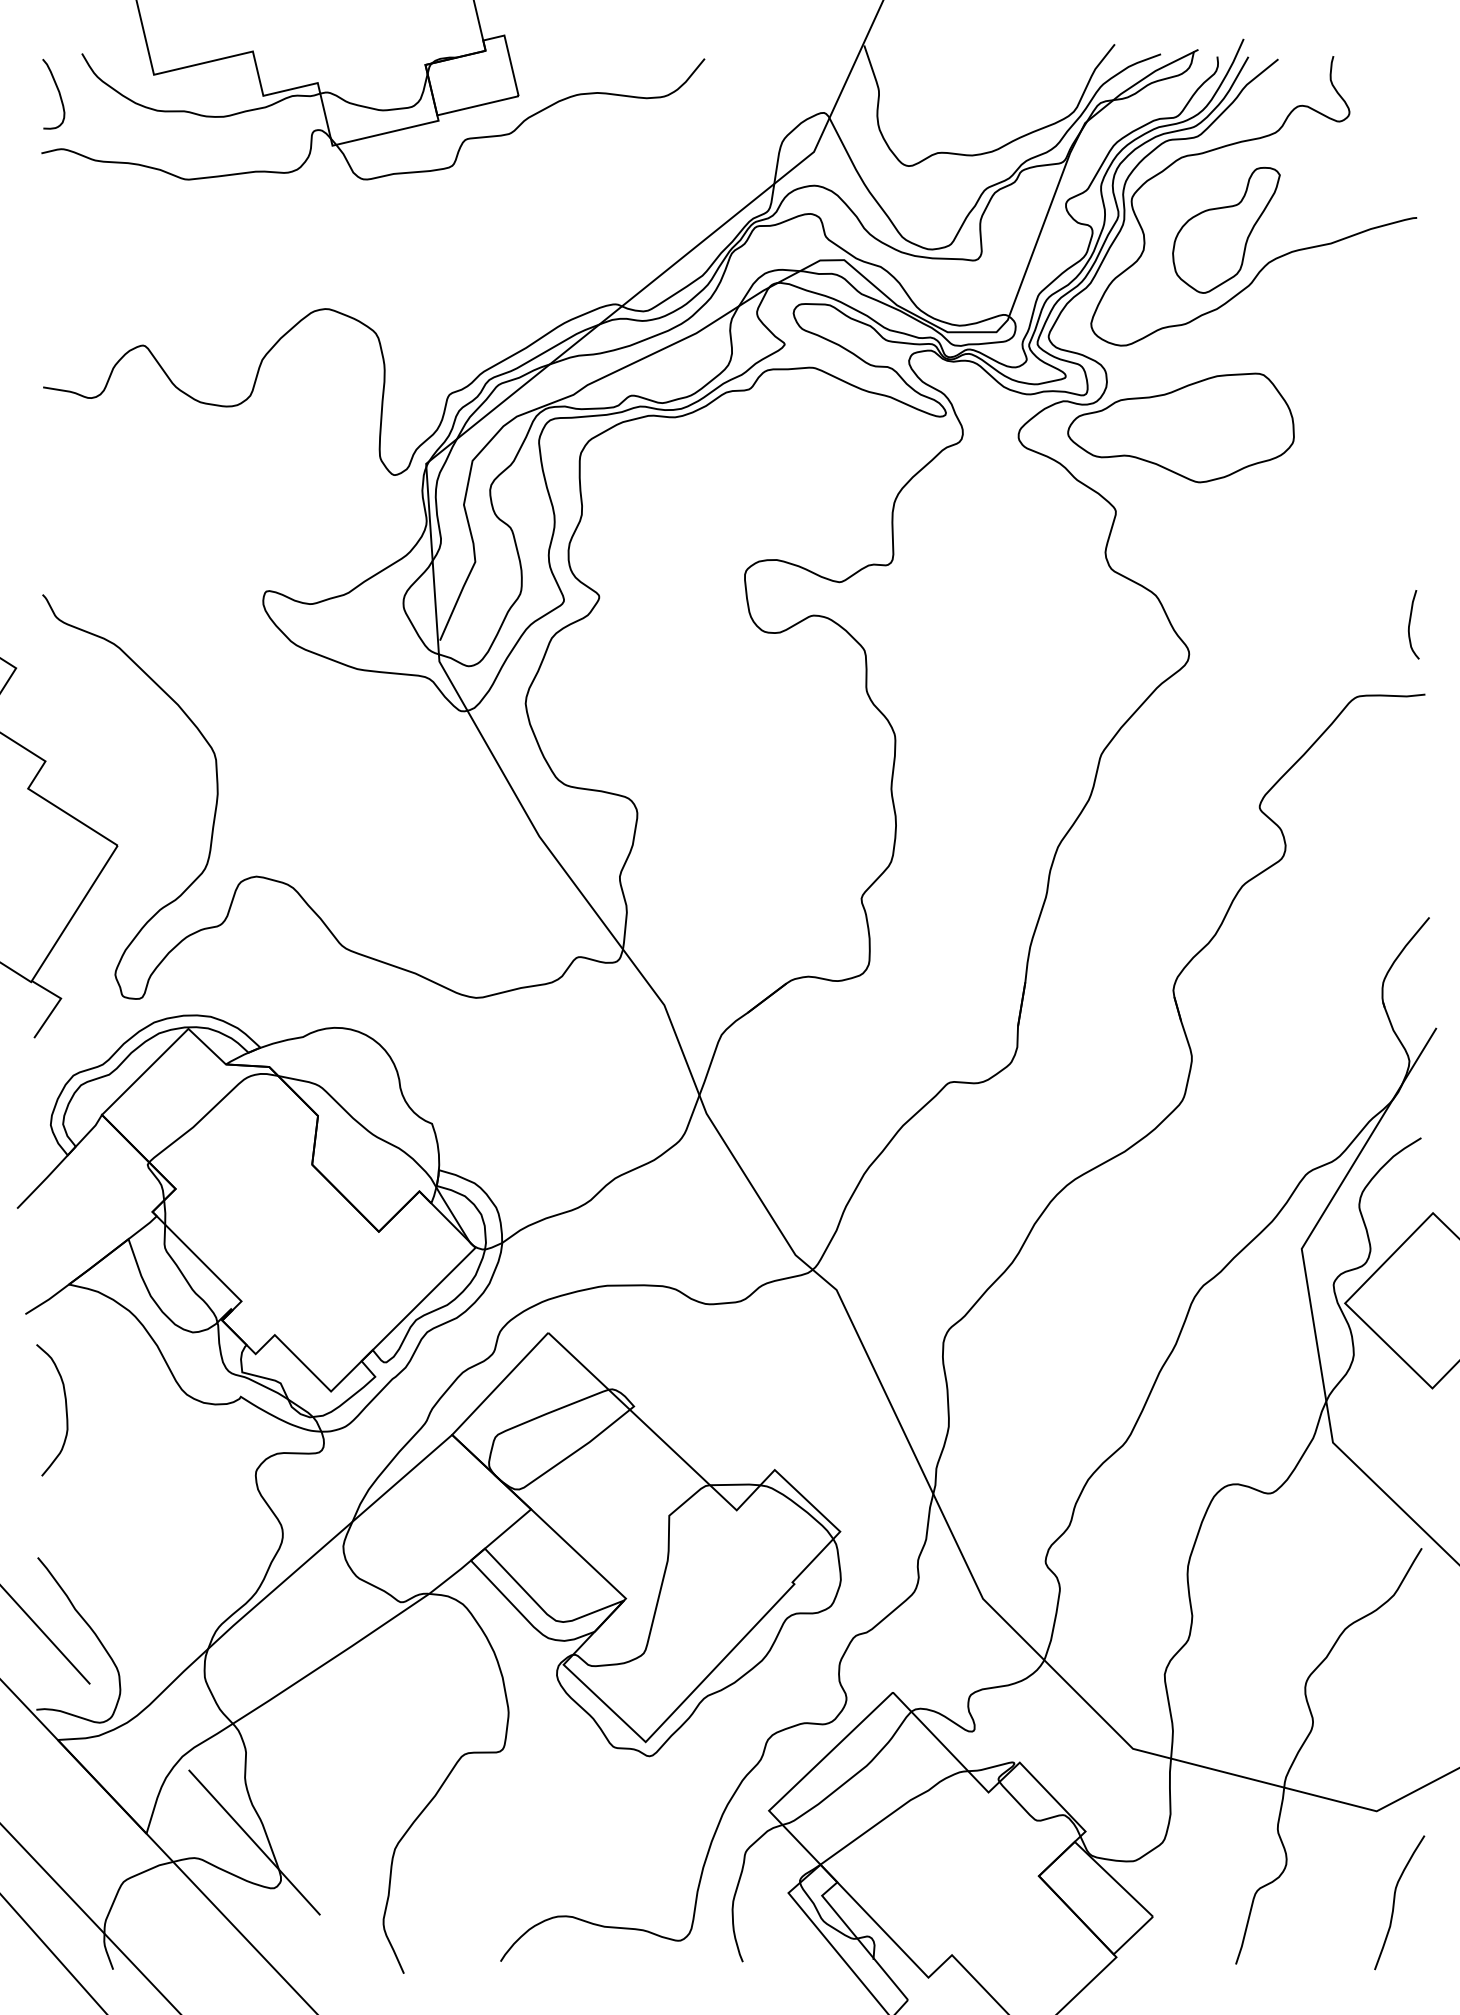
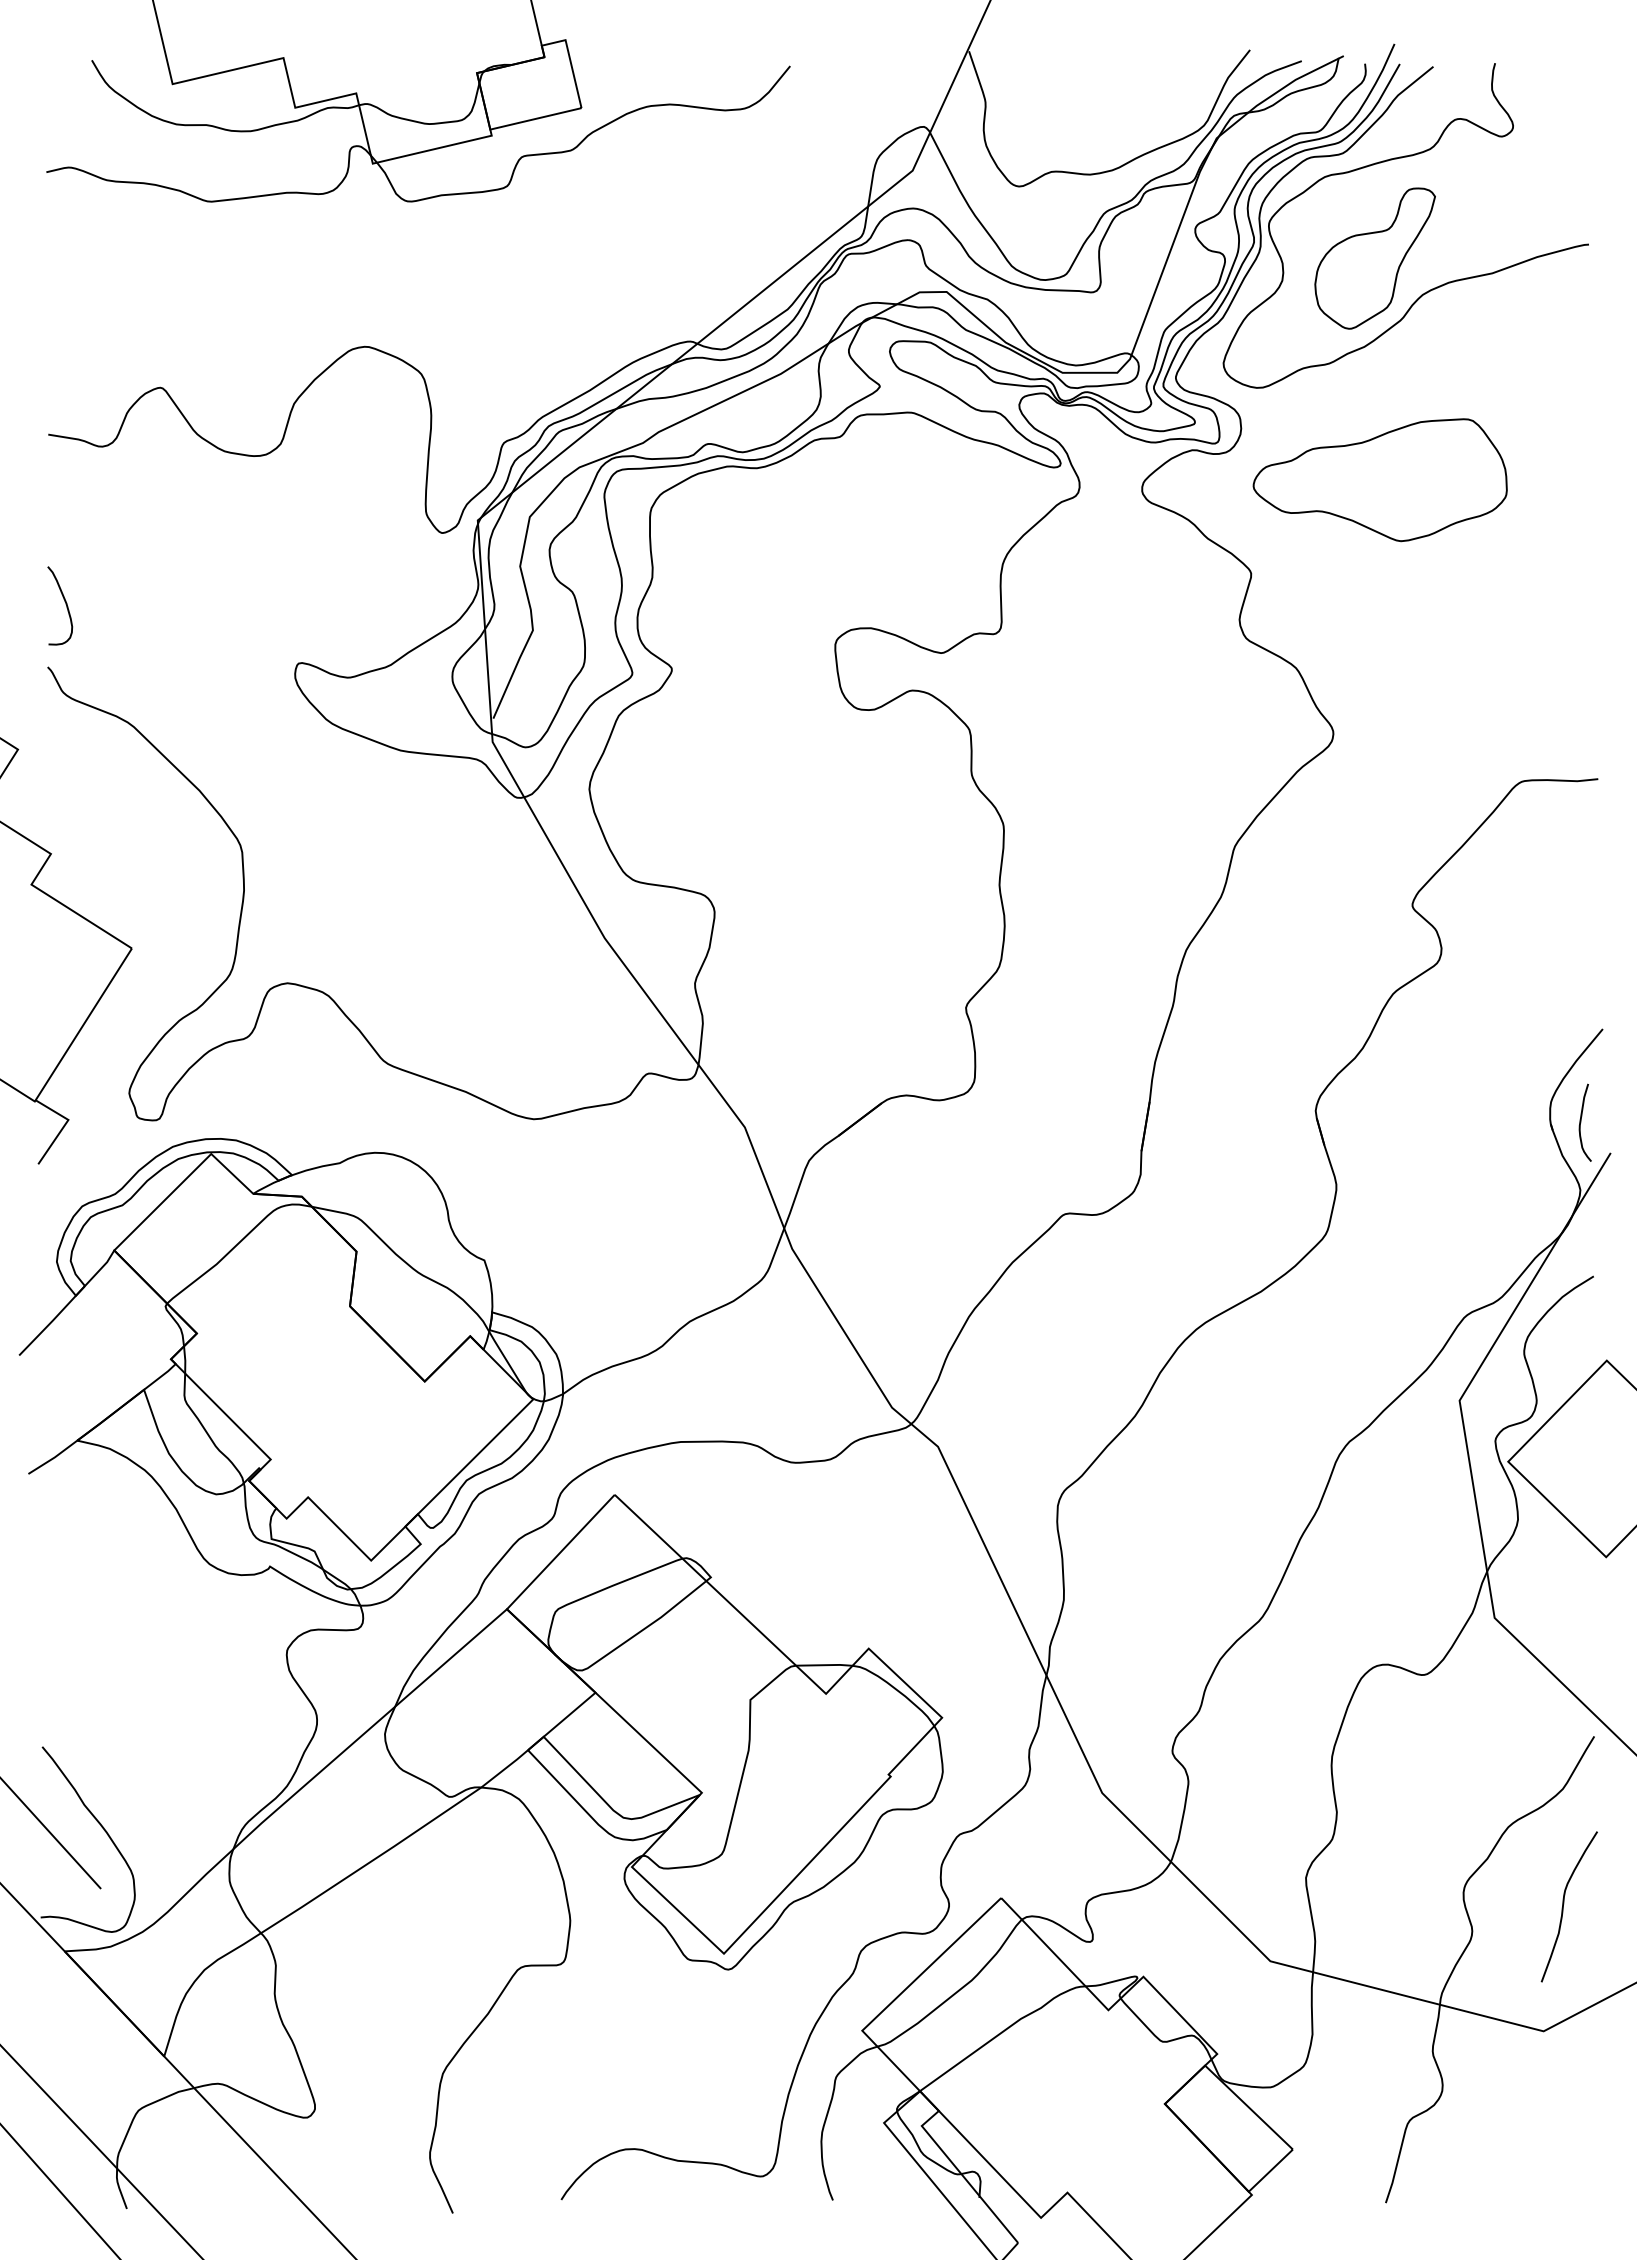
curve: (58, 92) -> (65, 604), moved
part: (1180, 428) -> (1379, 480), moved
curve: (1410, 624) -> (1581, 1122), moved
curve: (65, 1410) -> (73, 1581), removed
line: (254, 1842) -> (285, 2066), removed
curve: (1395, 1900) -> (1564, 1904), moved

